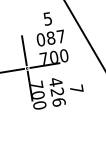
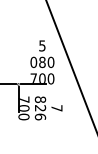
text: (60, 35) -> (50, 61), 087 -> 080
line: (24, 49) -> (18, 68), removed
text: (55, 81) -> (40, 99), 426 -> 826

